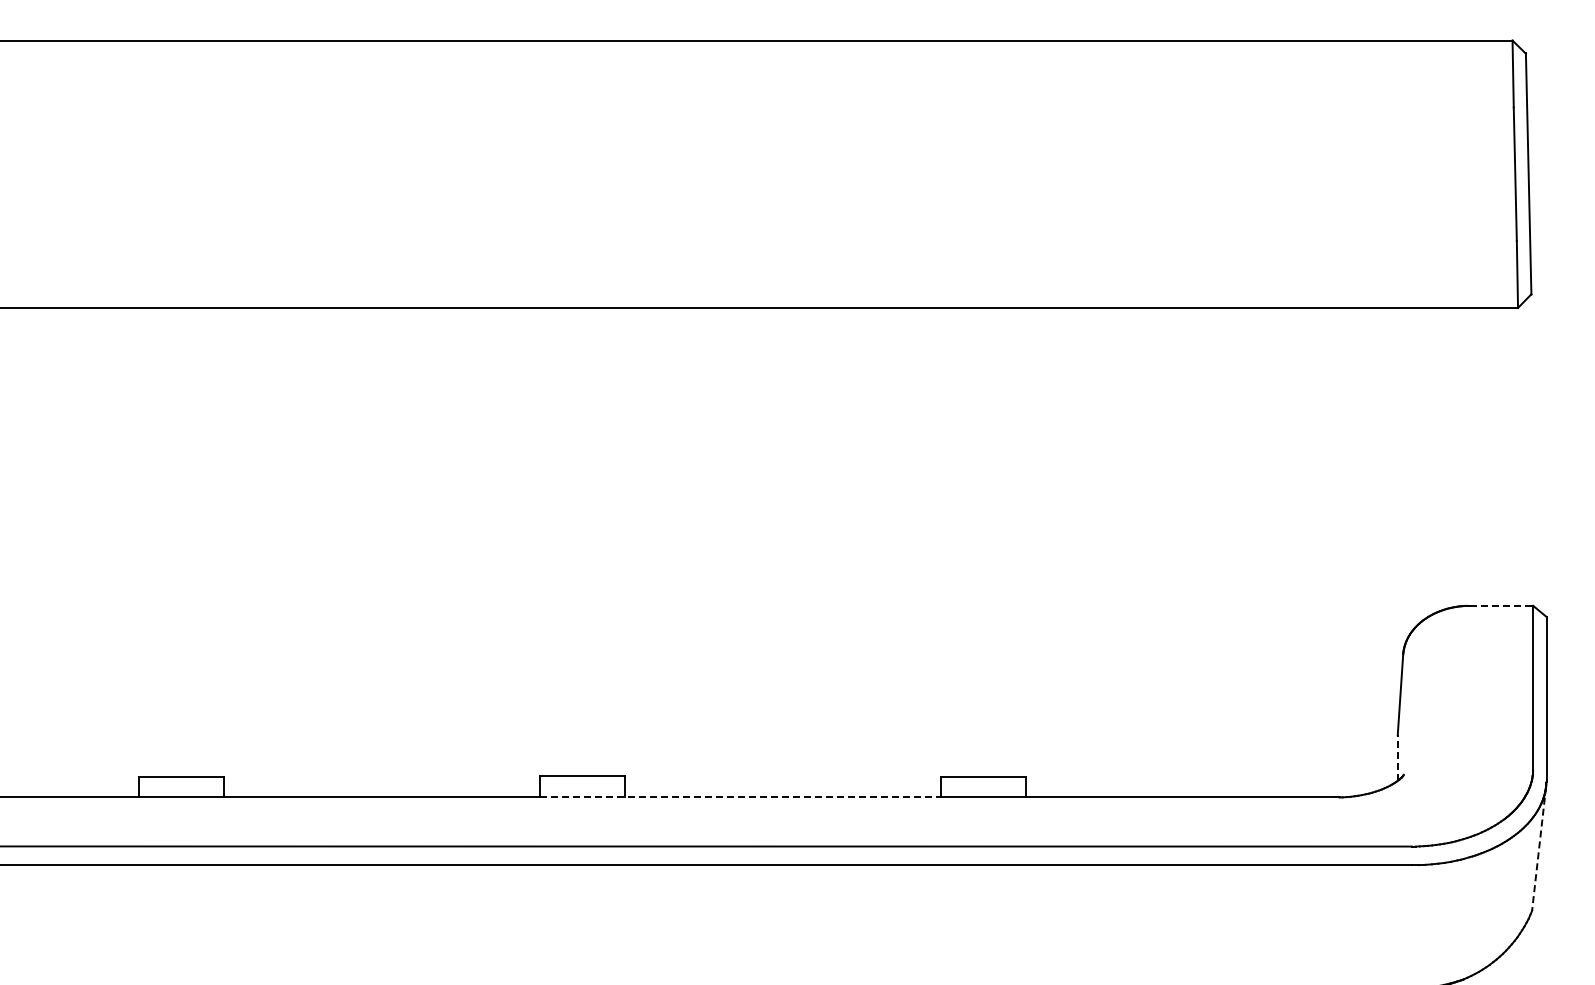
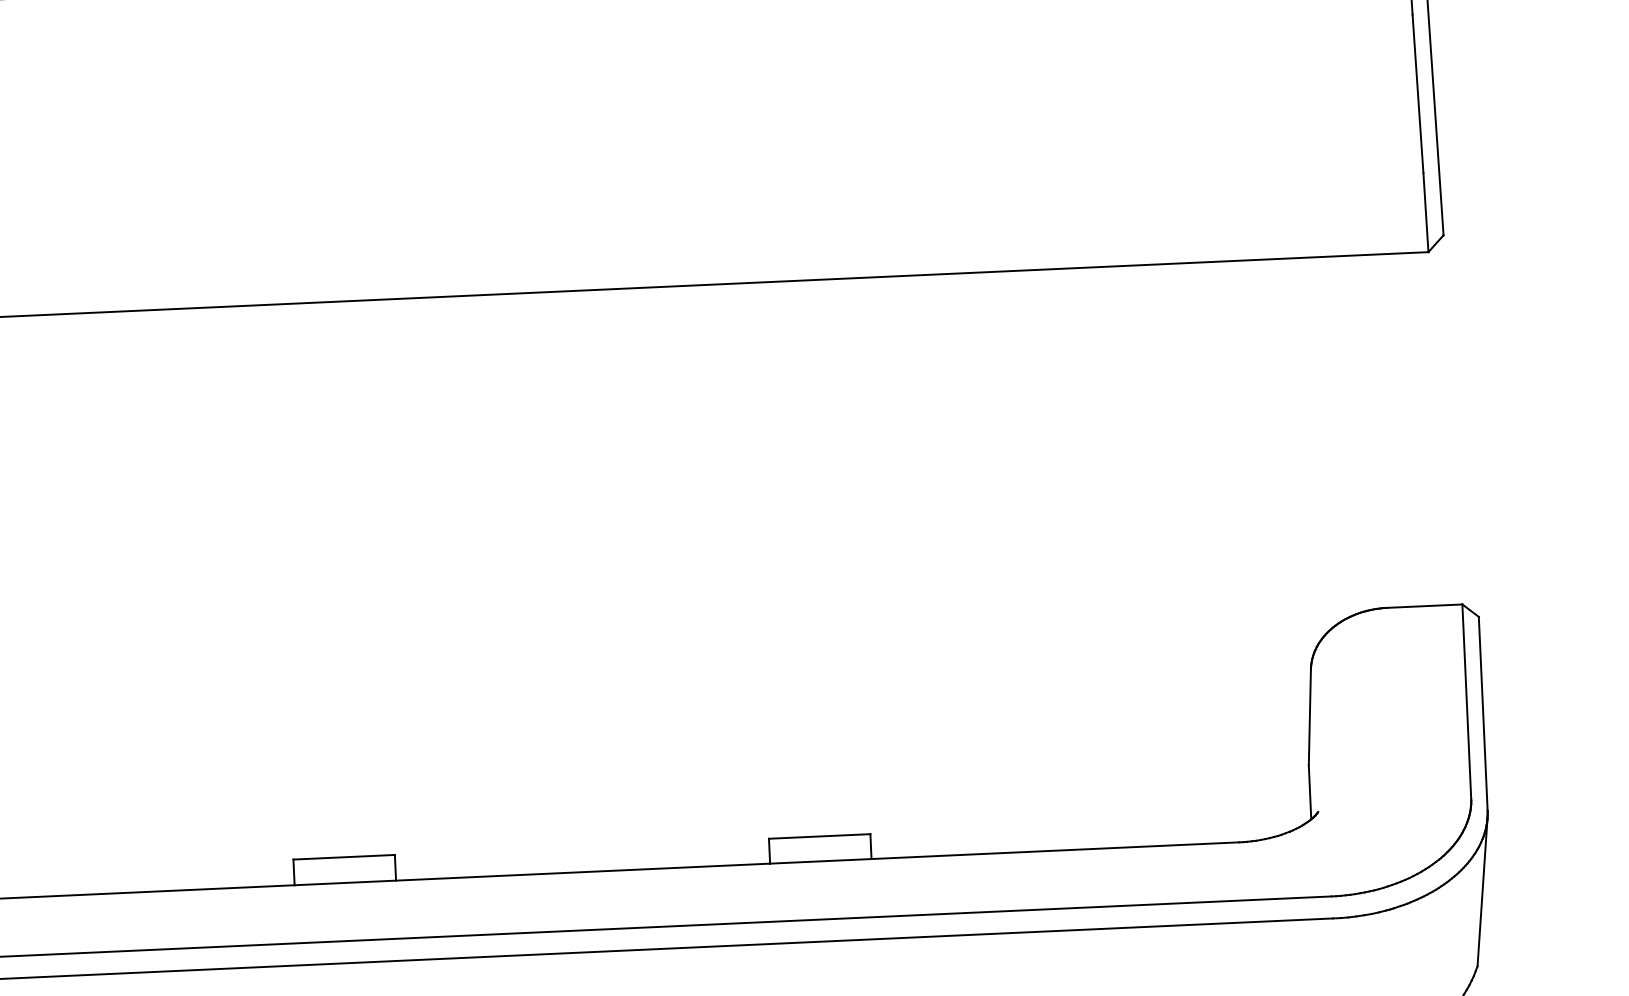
line: (1501, 605) -> (1424, 605), dashed -> solid
line: (1397, 758) -> (1309, 792), dashed -> solid
line: (740, 797) -> (532, 874), dashed -> solid
line: (1539, 849) -> (1483, 893), dashed -> solid

